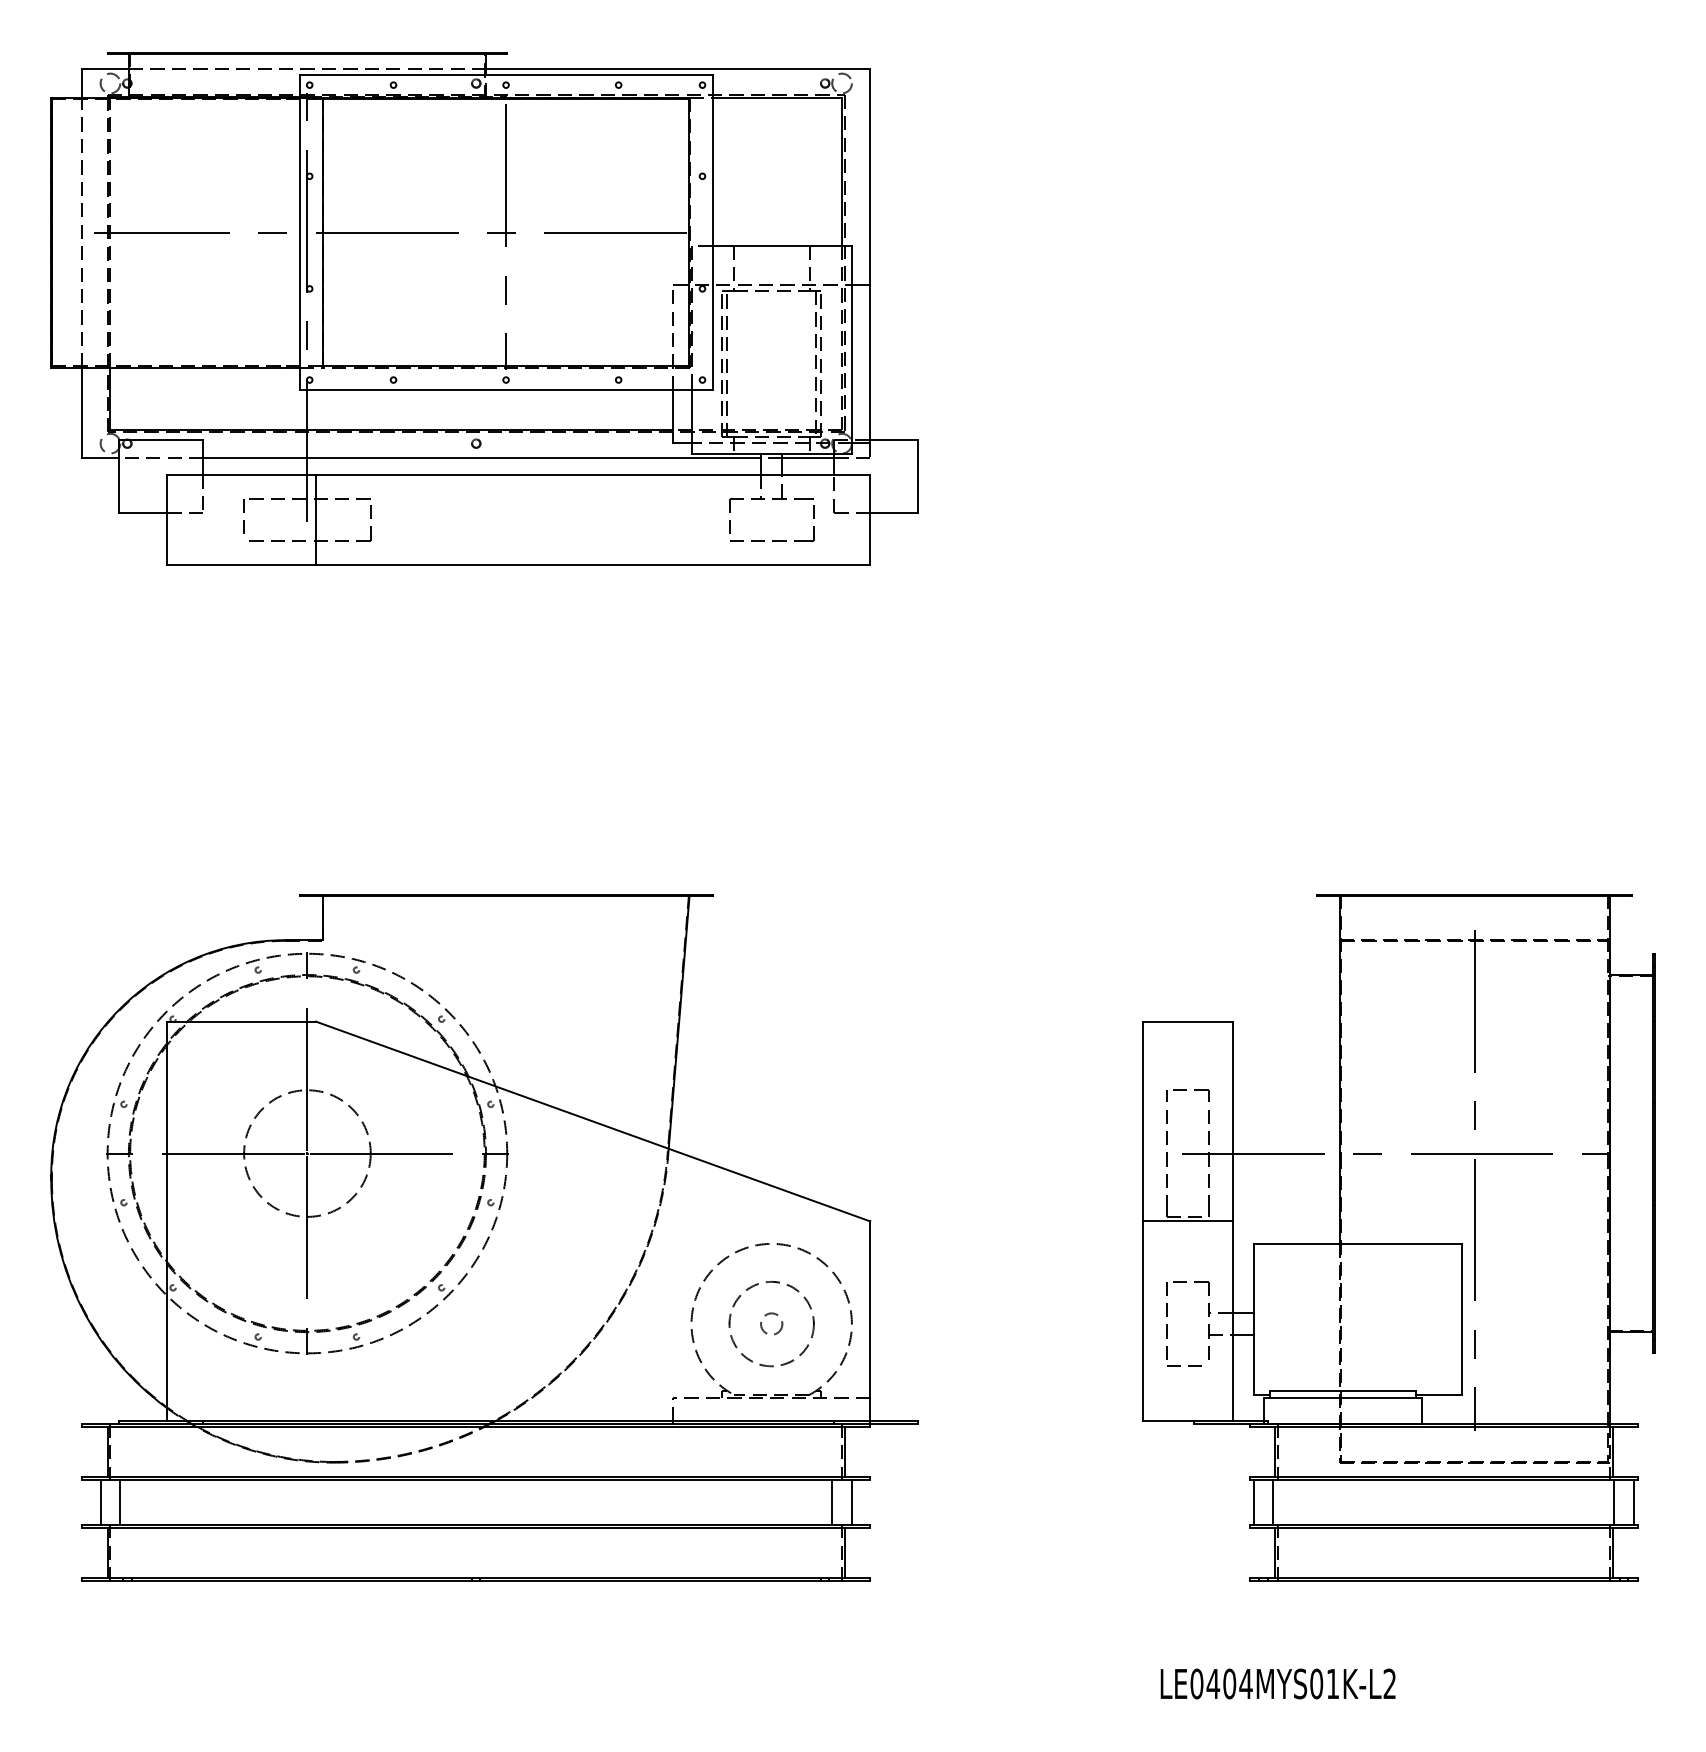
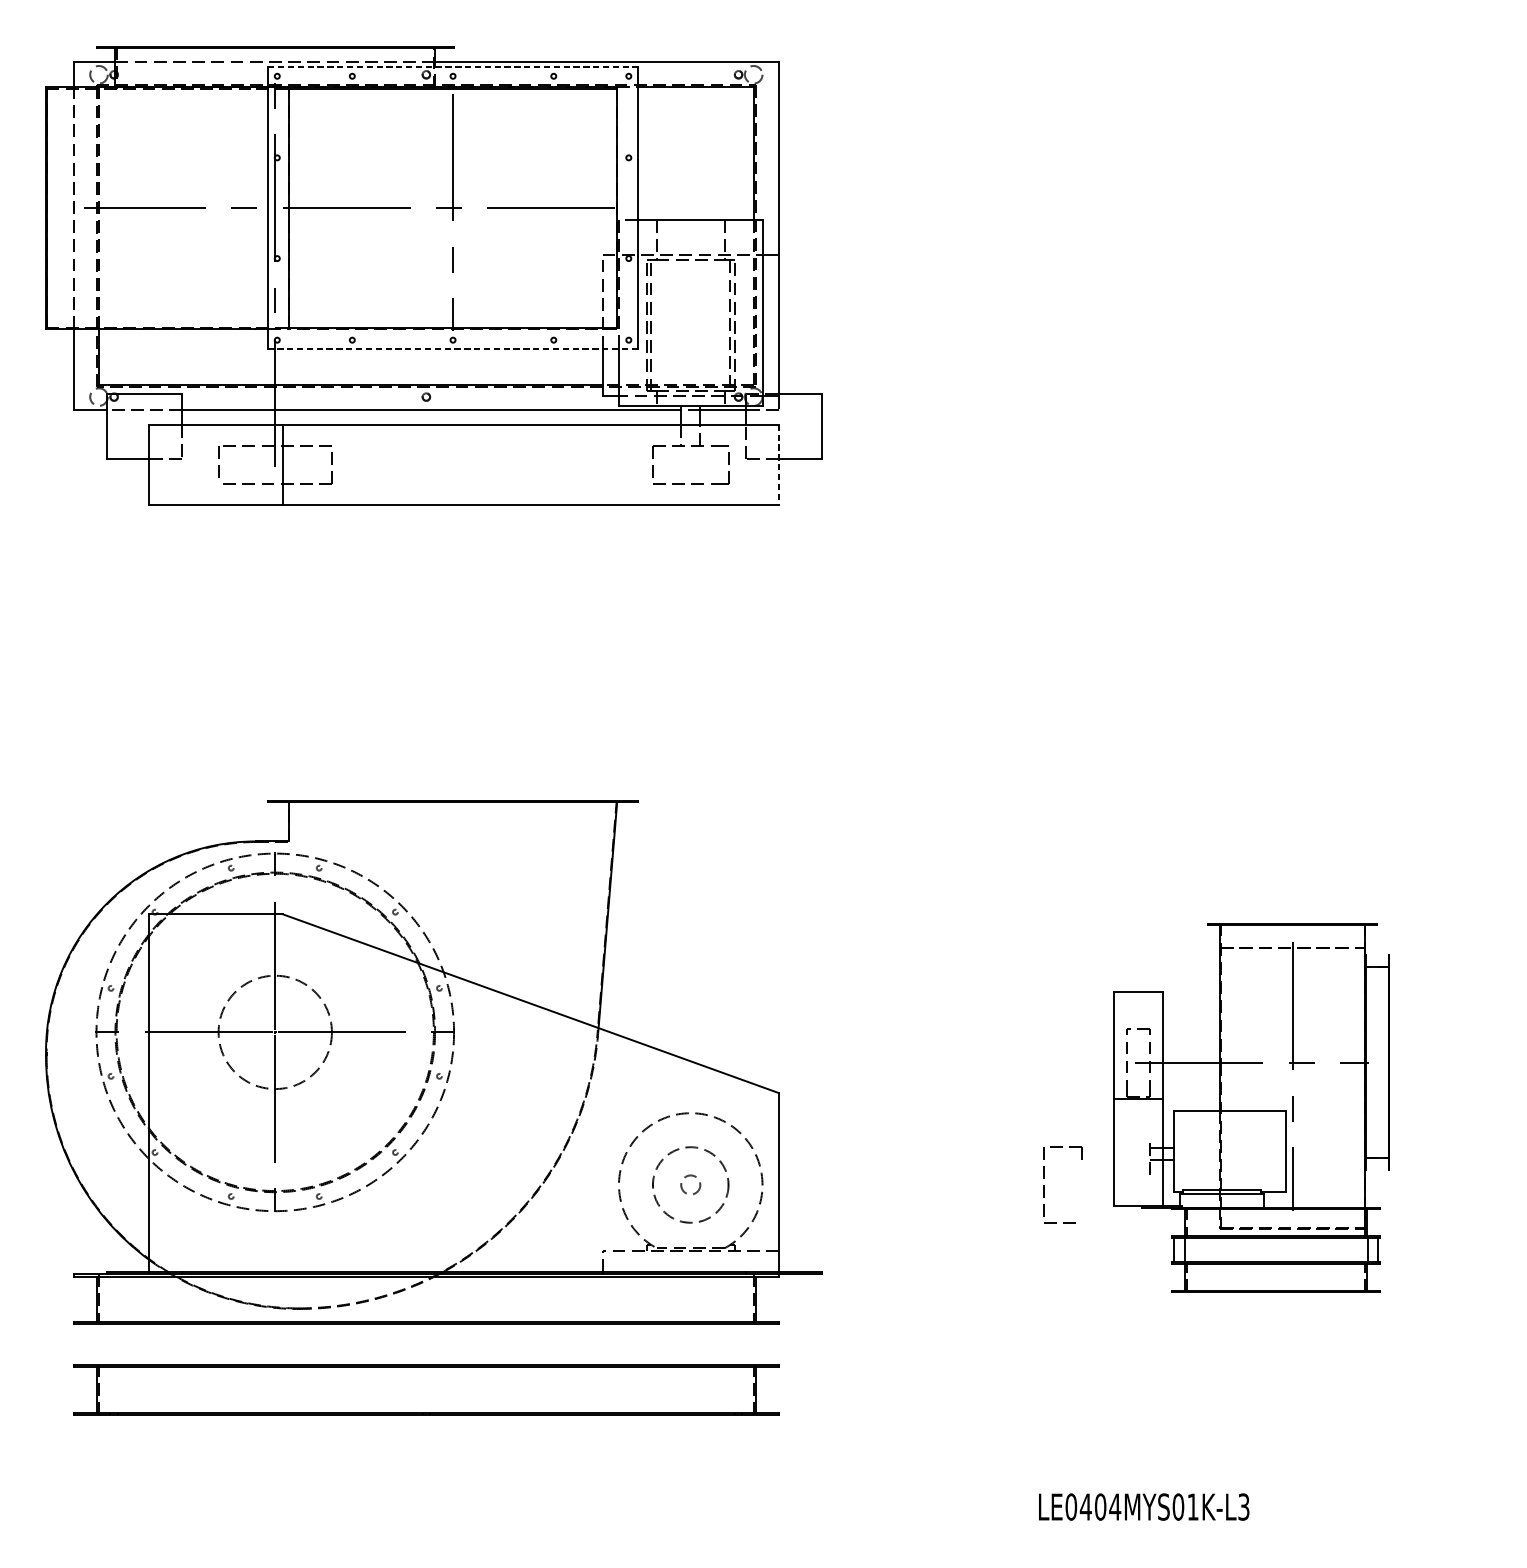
line: (506, 75) -> (453, 67), solid -> dashed
line: (506, 390) -> (453, 349), solid -> dashed
line: (870, 520) -> (779, 465), solid -> dashed
part: (1398, 1237) -> (1251, 1107), size x0.6
line: (100, 1501) -> (90, 1343), removed
line: (120, 1501) -> (107, 1343), removed
line: (832, 1501) -> (745, 1343), removed
line: (851, 1501) -> (762, 1343), removed
text: (1389, 1684) -> (1243, 1507), LE0404MYS01K-L2 -> LE0404MYS01K-L3

